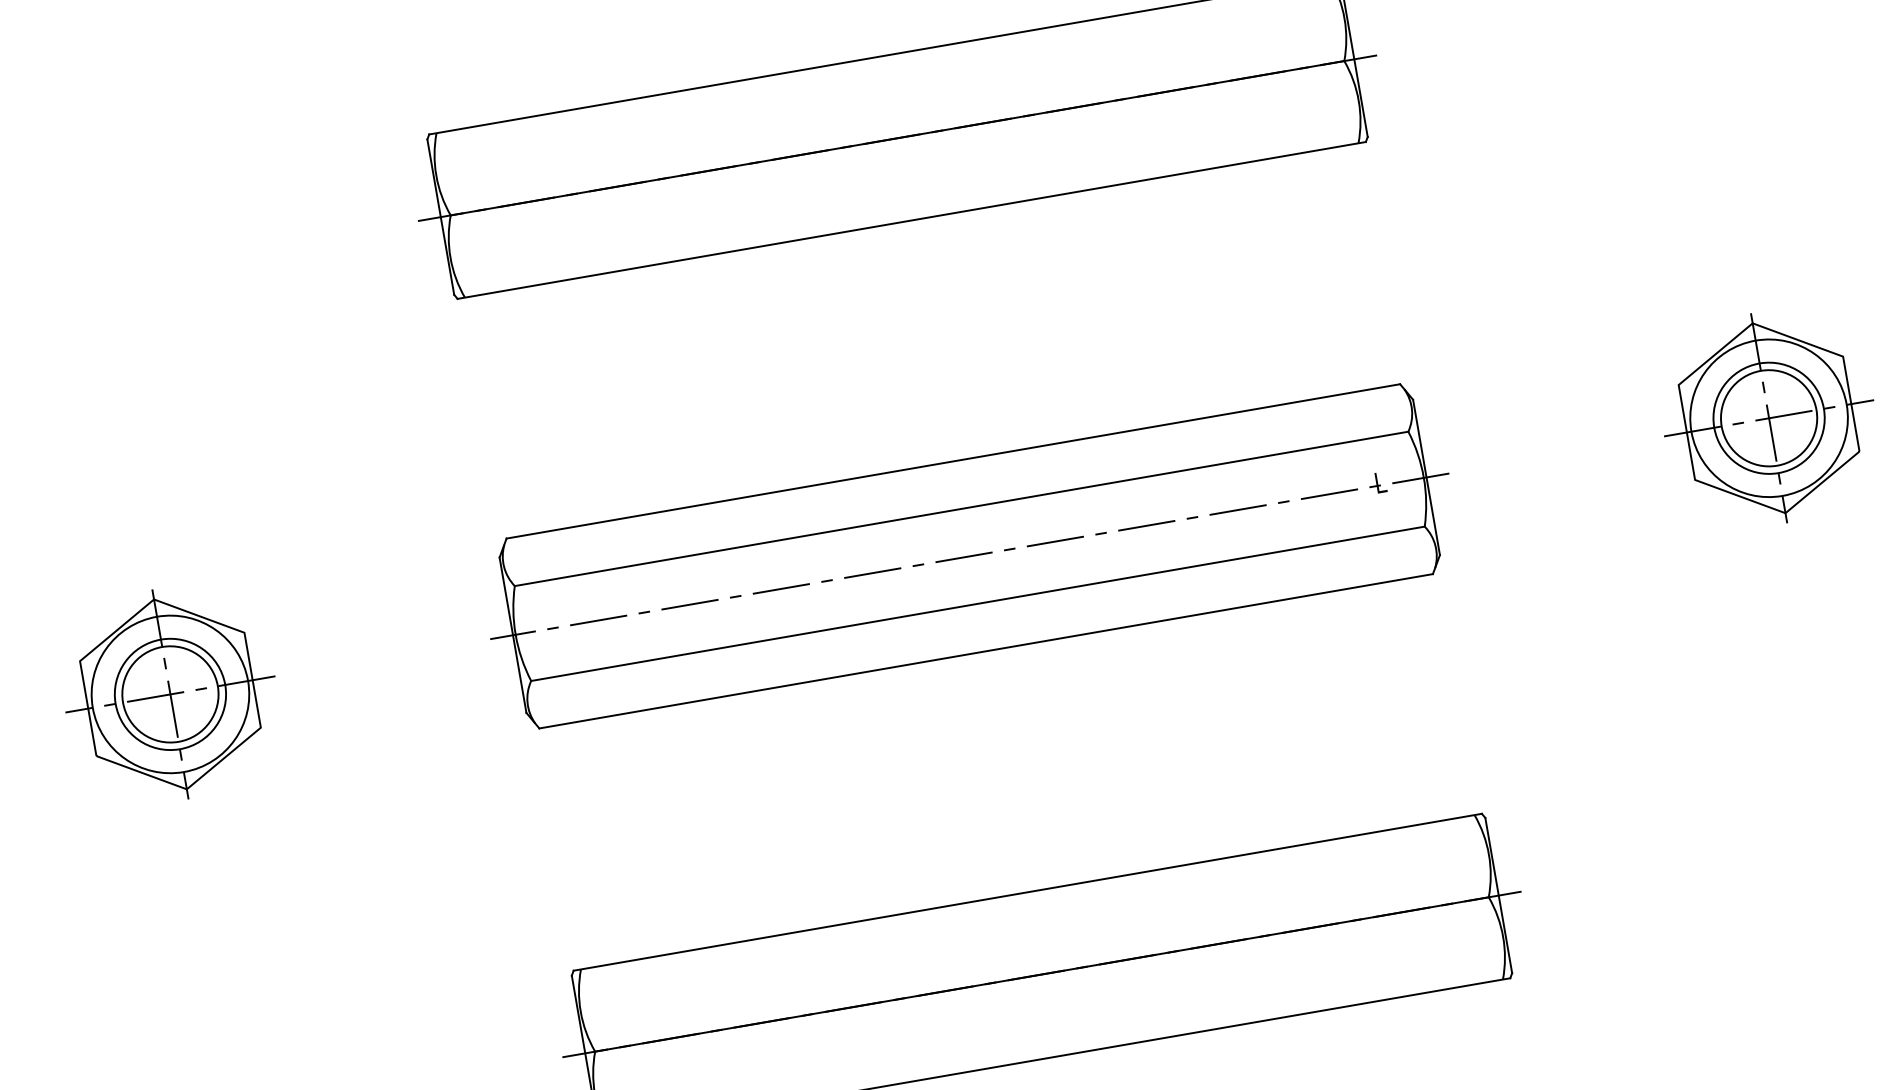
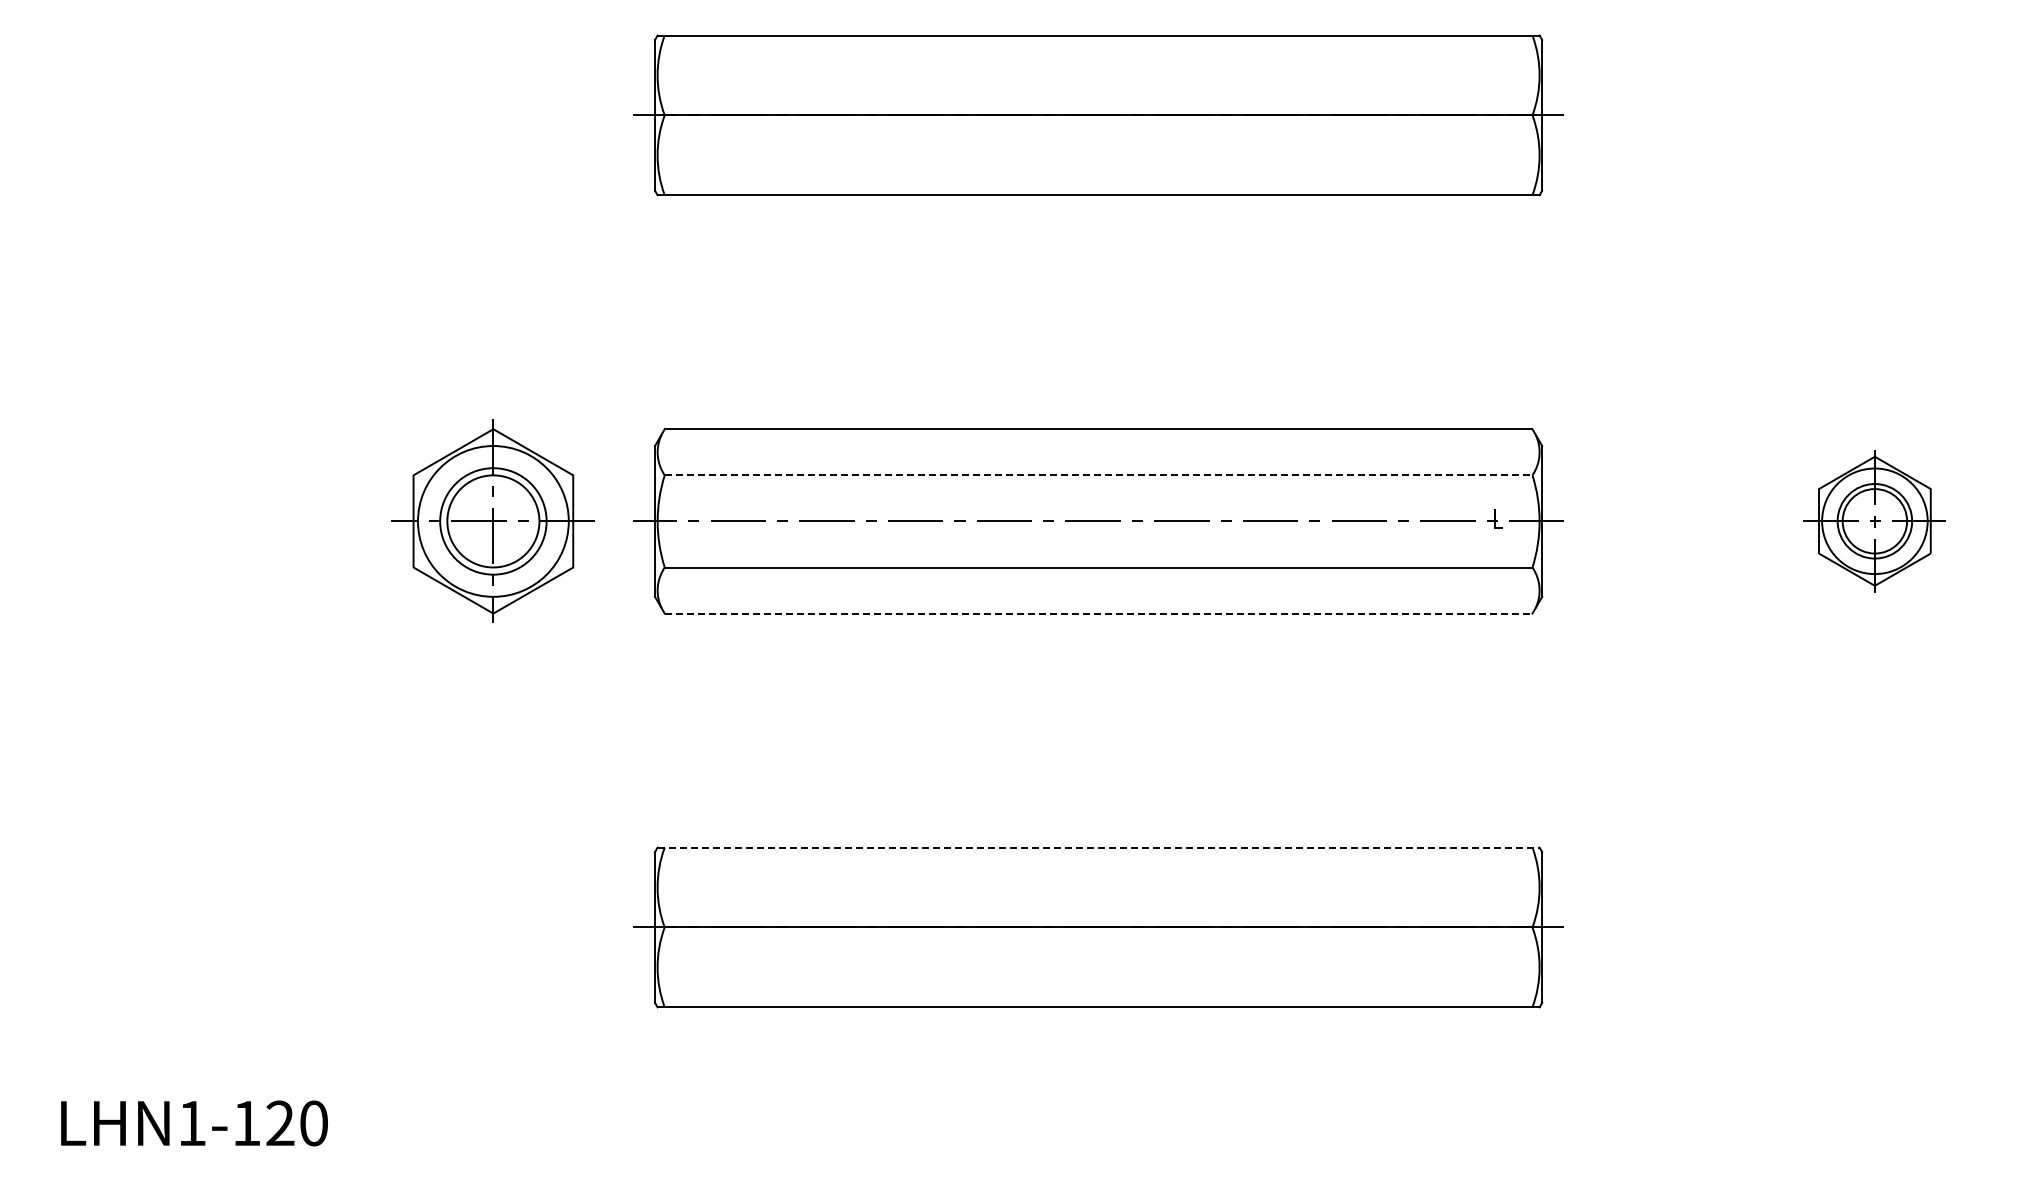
part: (1768, 417) -> (1874, 520), size x0.7
line: (961, 509) -> (1098, 475), solid -> dashed
line: (986, 651) -> (1098, 613), solid -> dashed
part: (169, 693) -> (492, 520), moved
line: (1028, 891) -> (1099, 847), solid -> dashed

